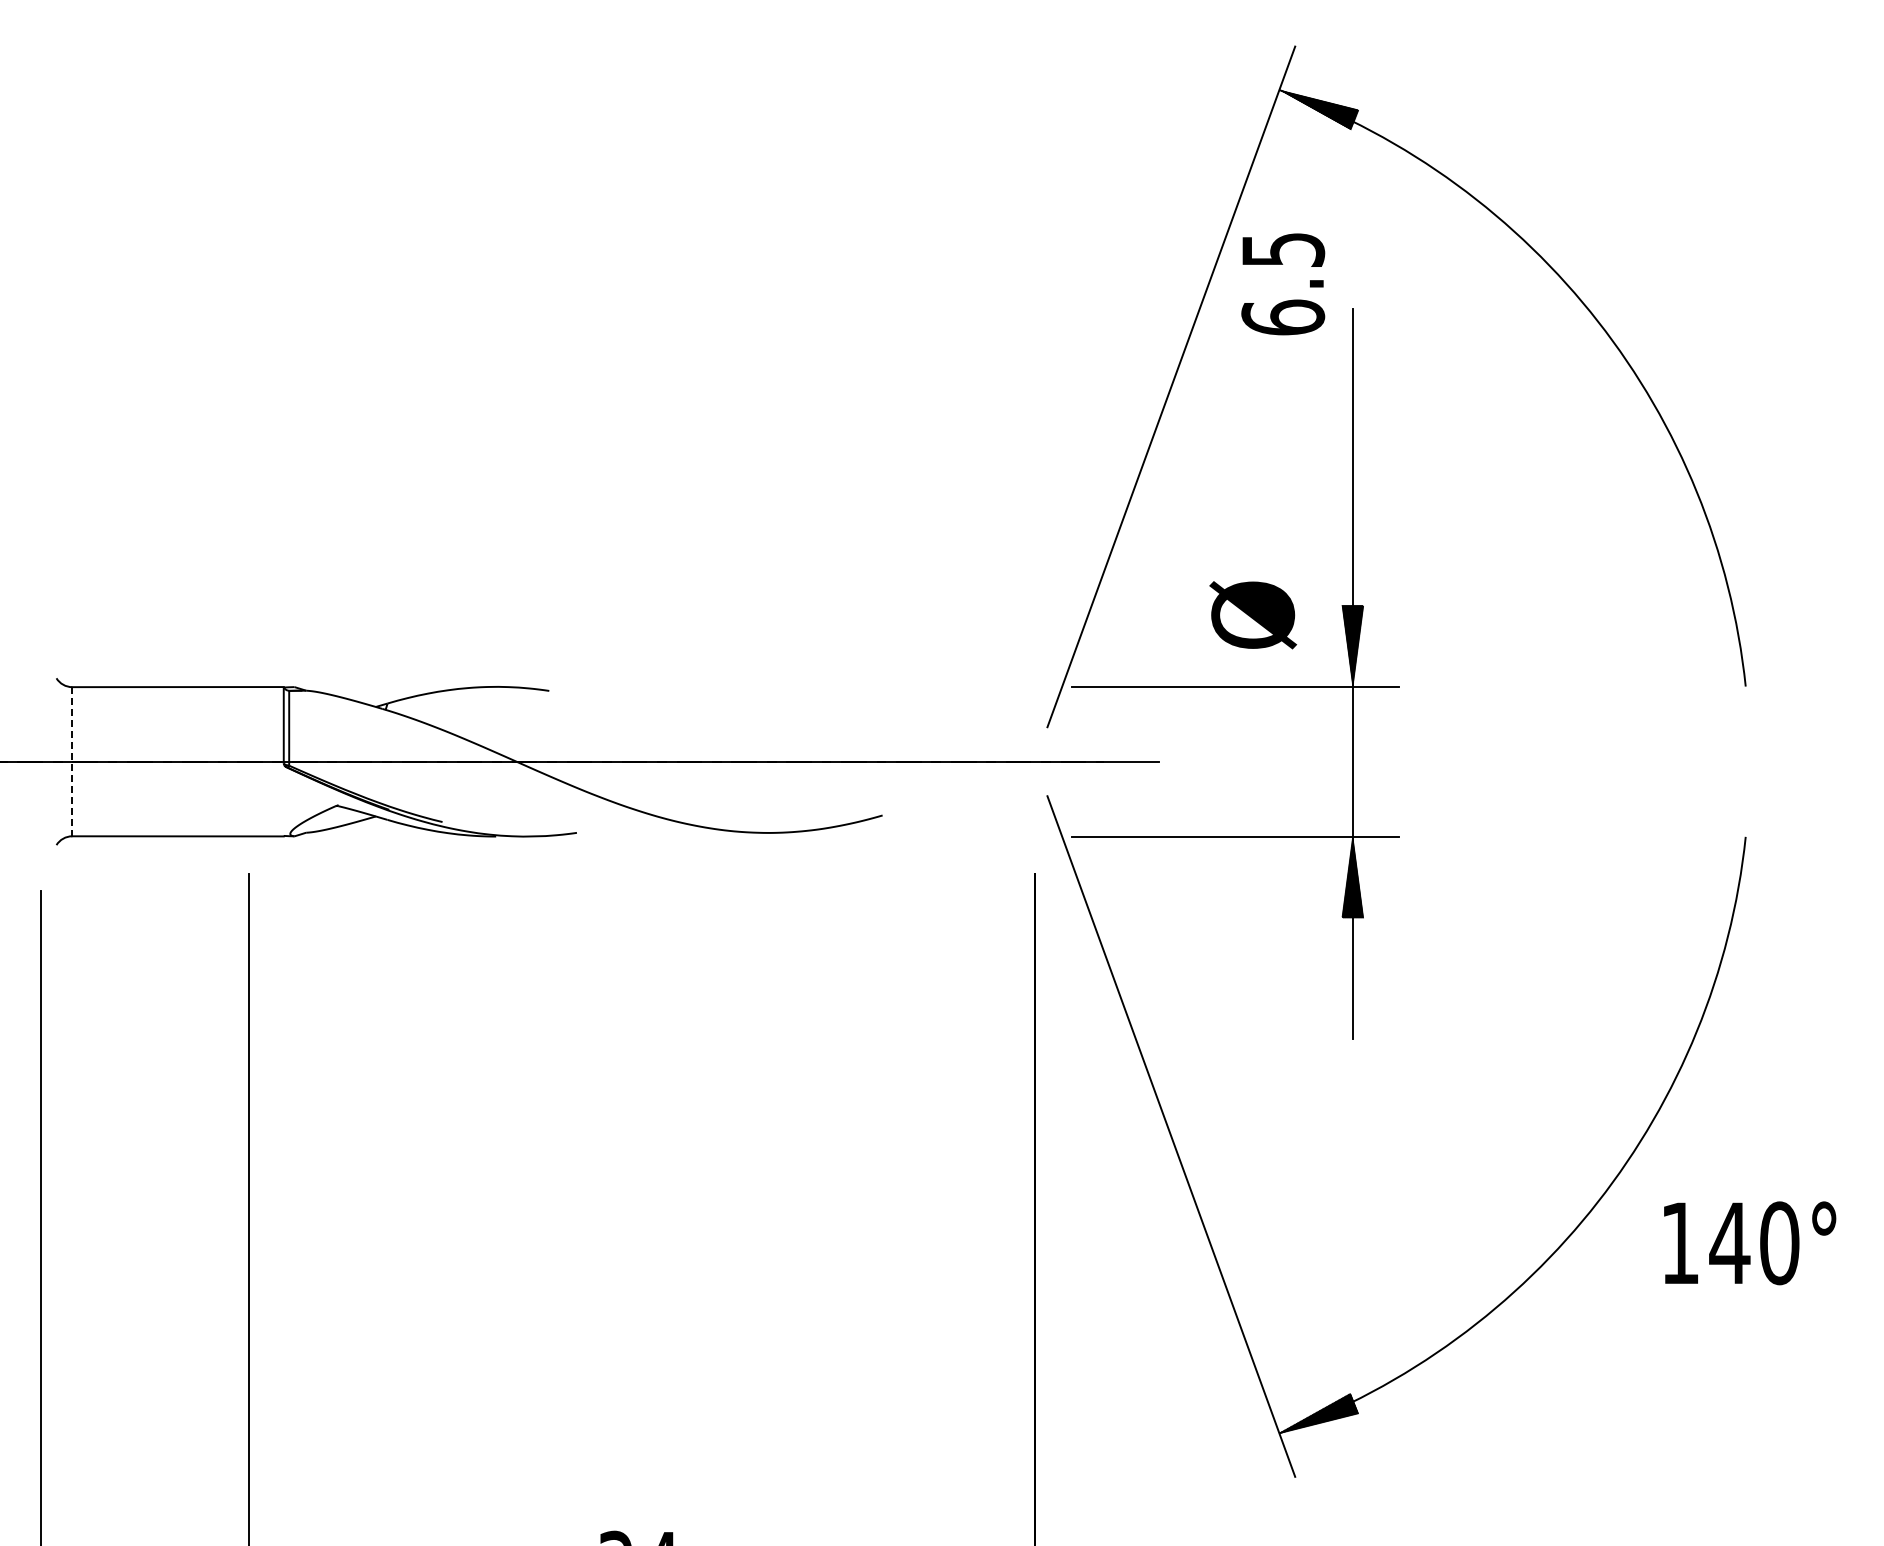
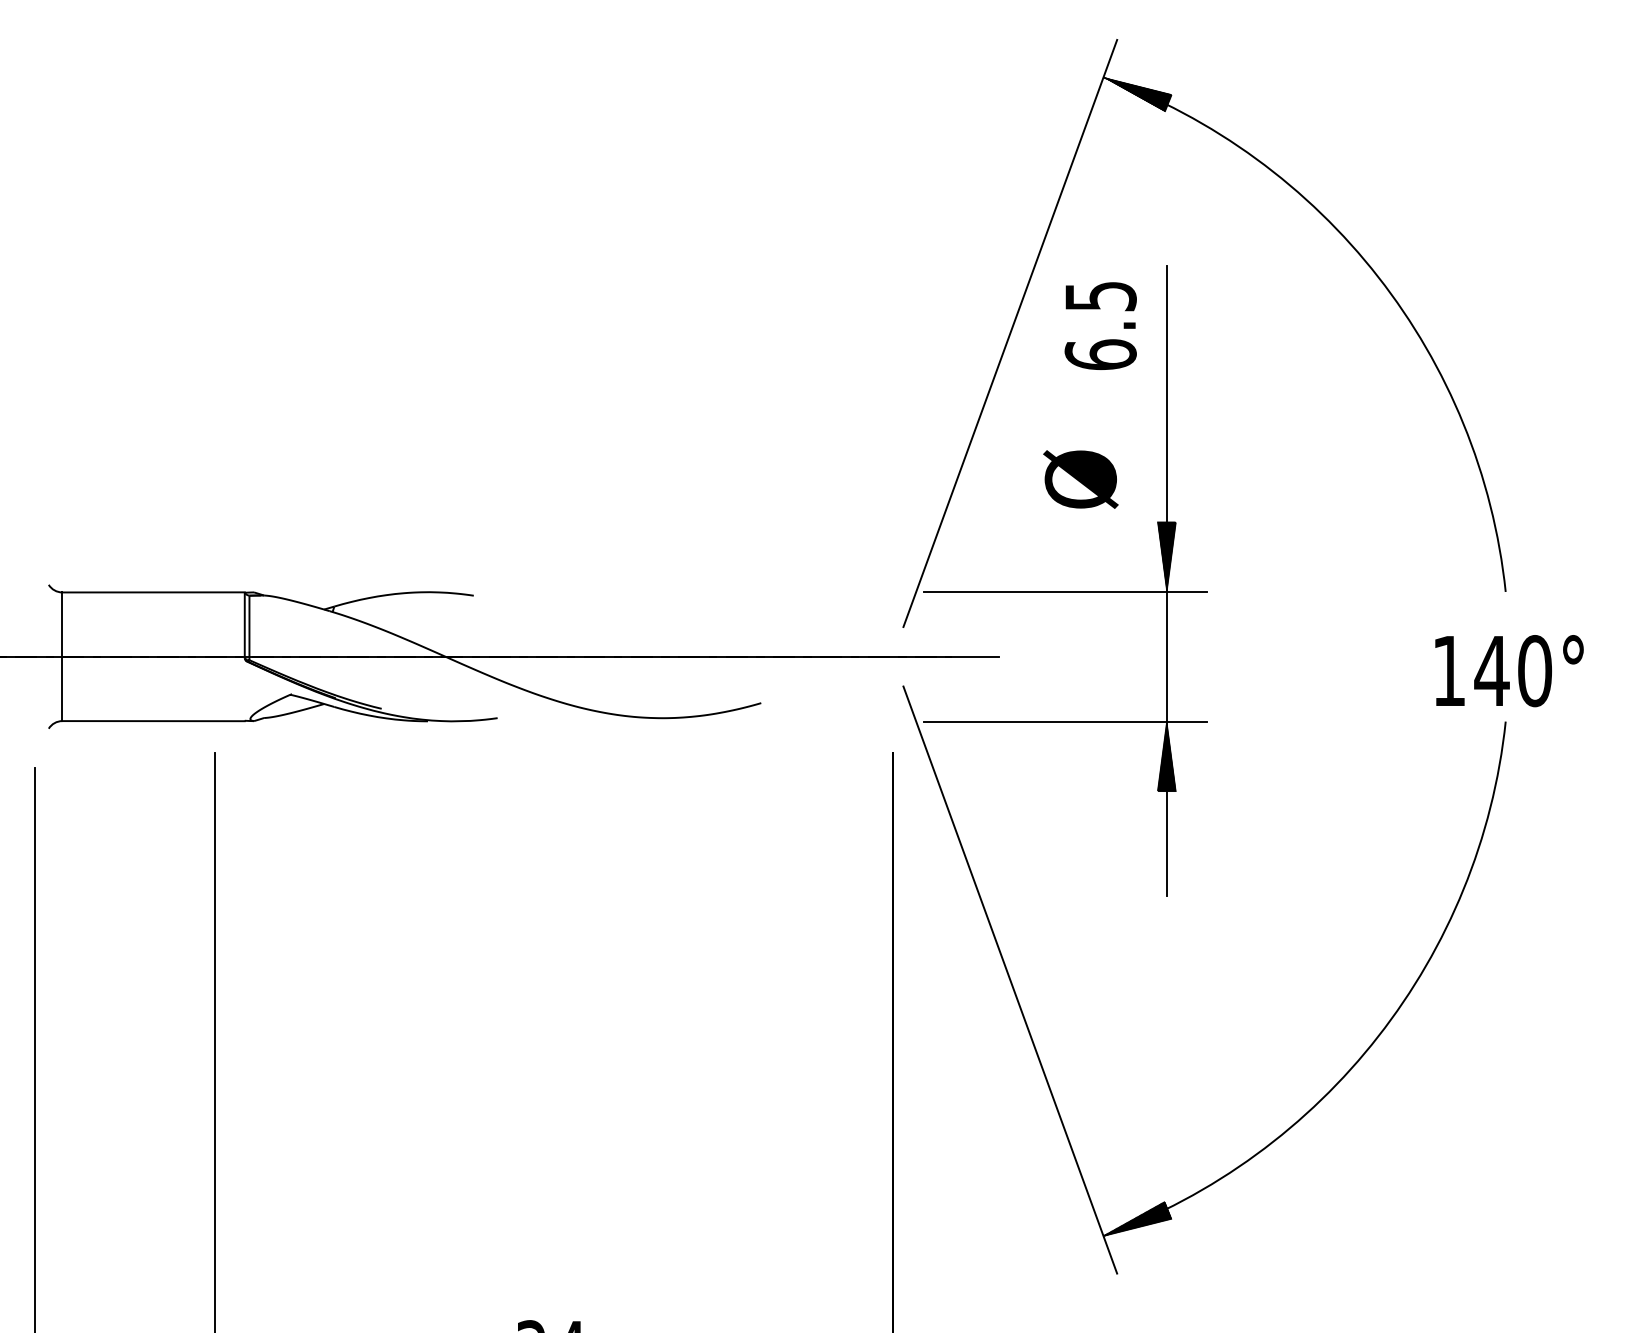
text: (1283, 284) -> (1101, 326), moved
text: (1253, 615) -> (1081, 479), moved
line: (72, 761) -> (62, 656), dashed -> solid
text: (1750, 1243) -> (1509, 671), moved

